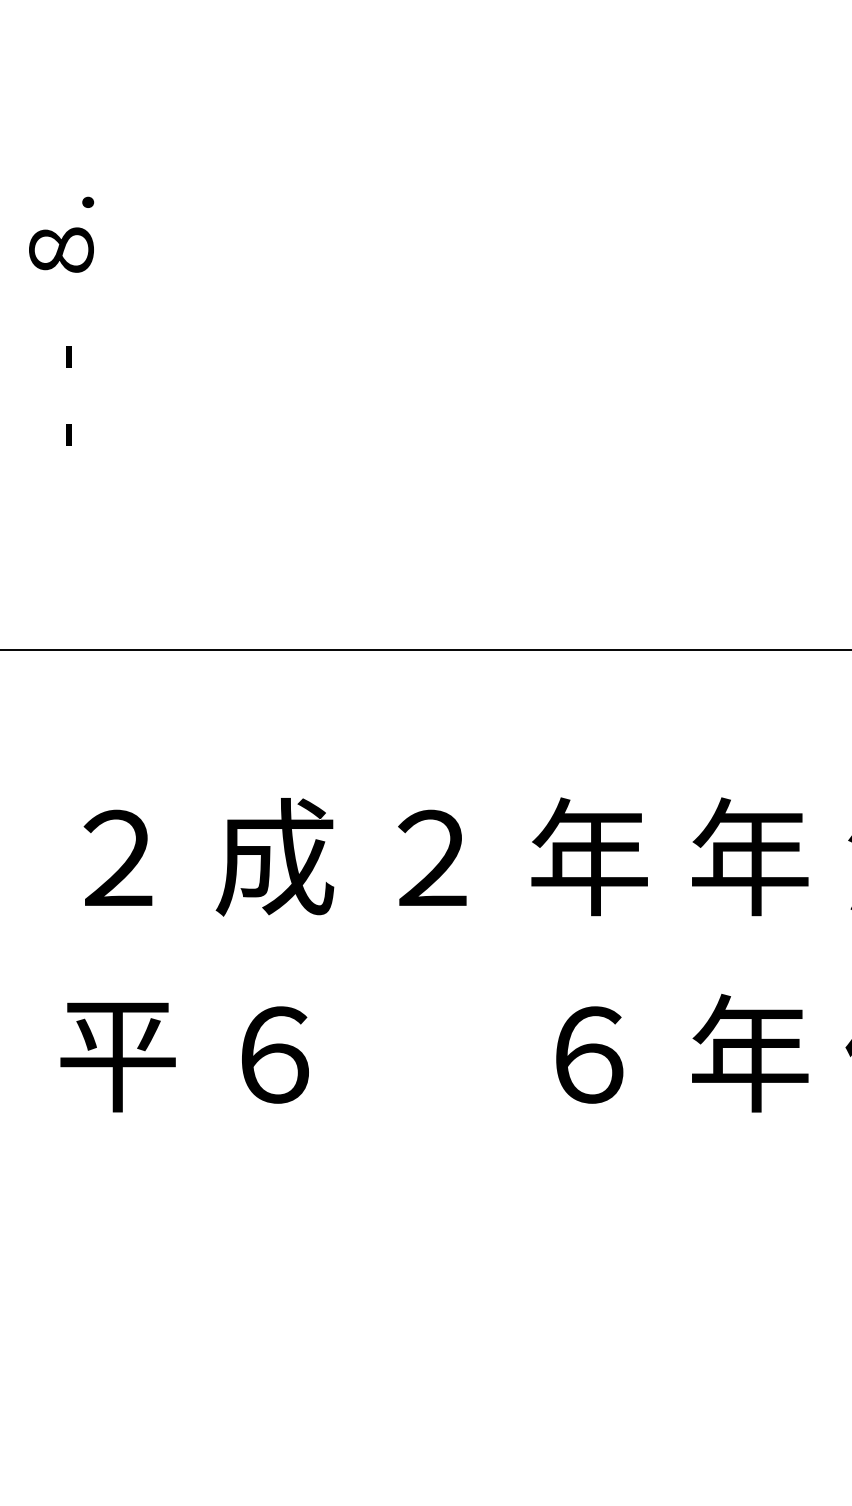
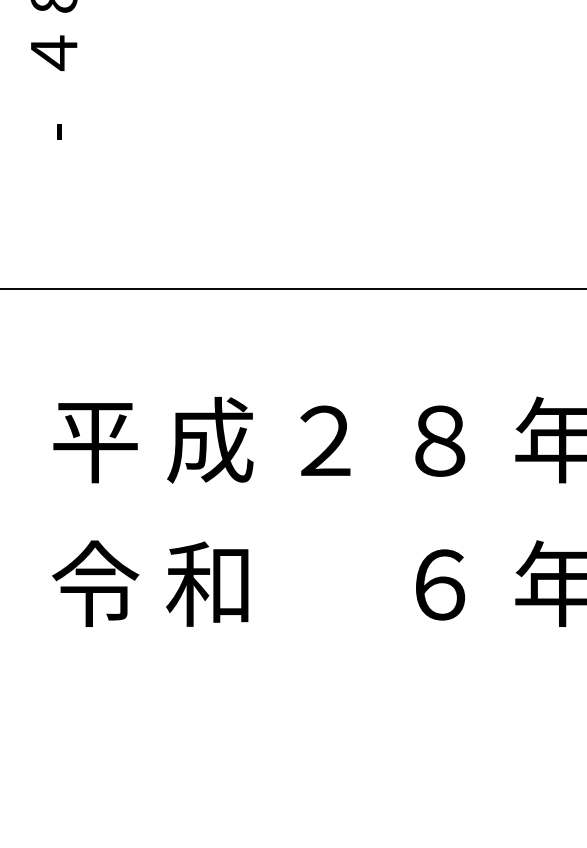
text: (61, 335) -> (54, 58), - -> ４
text: (589, 856) -> (440, 439), 年 -> ８
text: (117, 860) -> (95, 442), ２ -> 平
text: (118, 1053) -> (95, 583), 平 -> 令
text: (270, 1053) -> (207, 583), ６ -> 和

